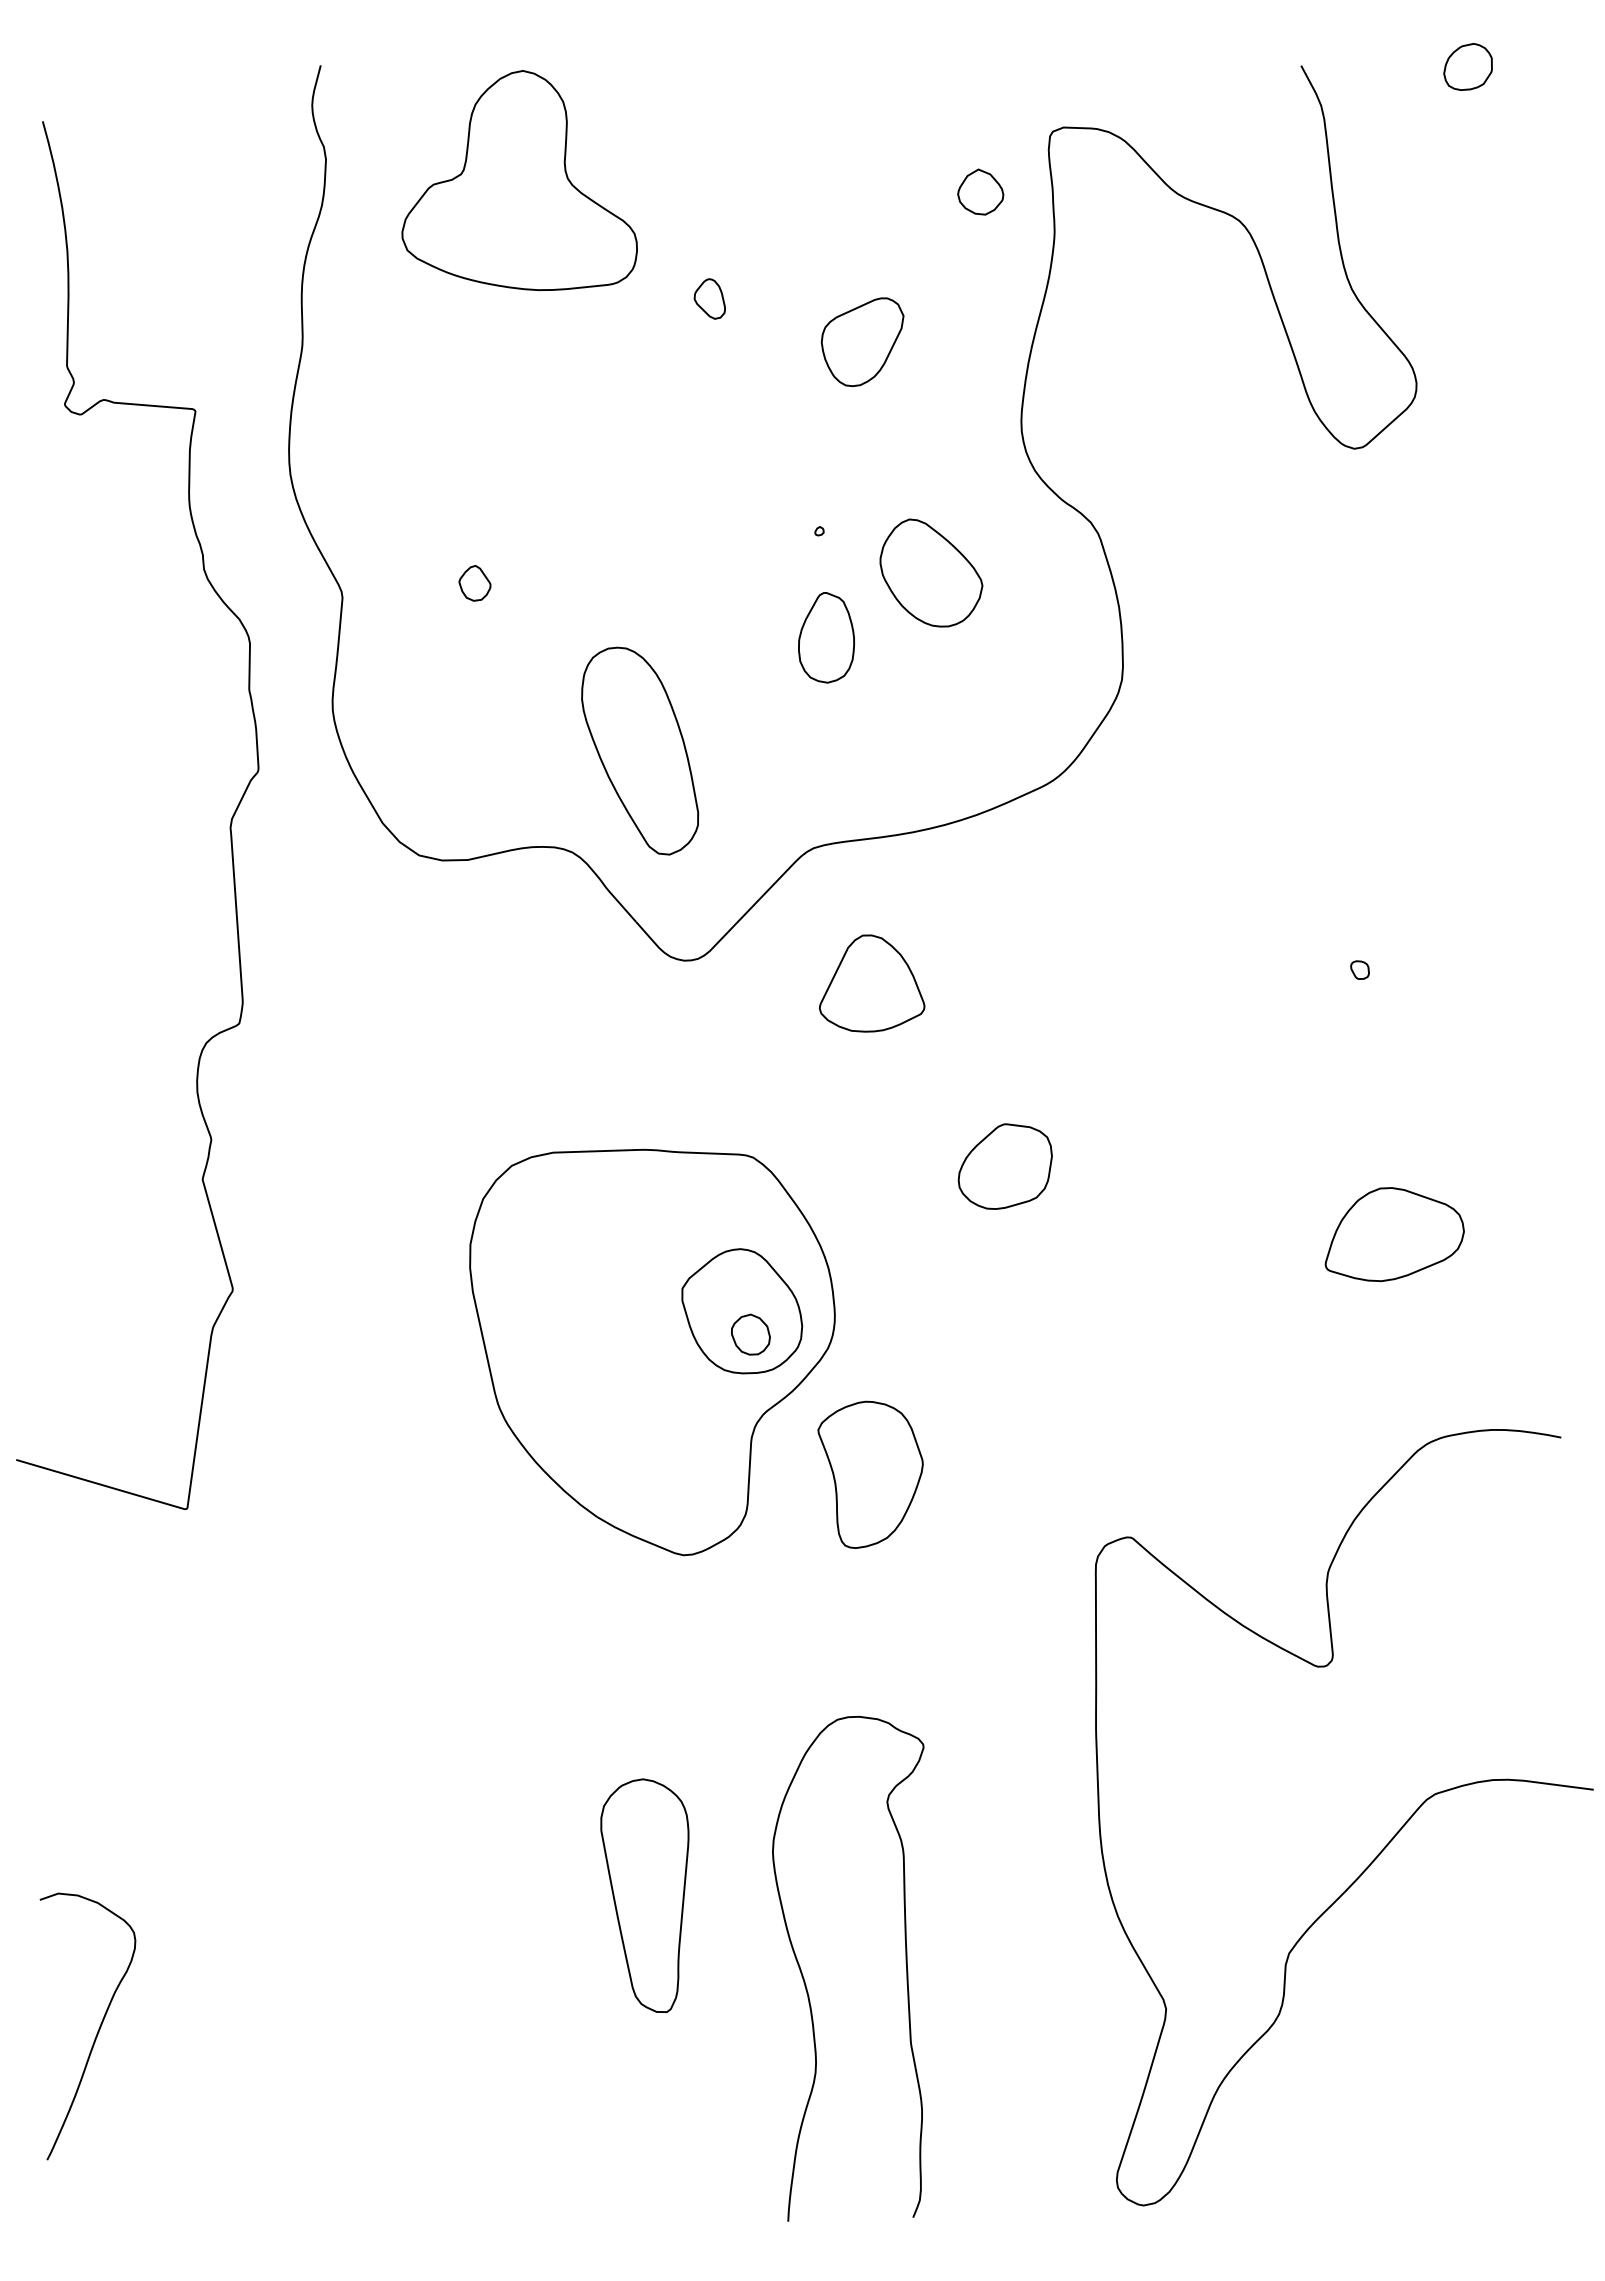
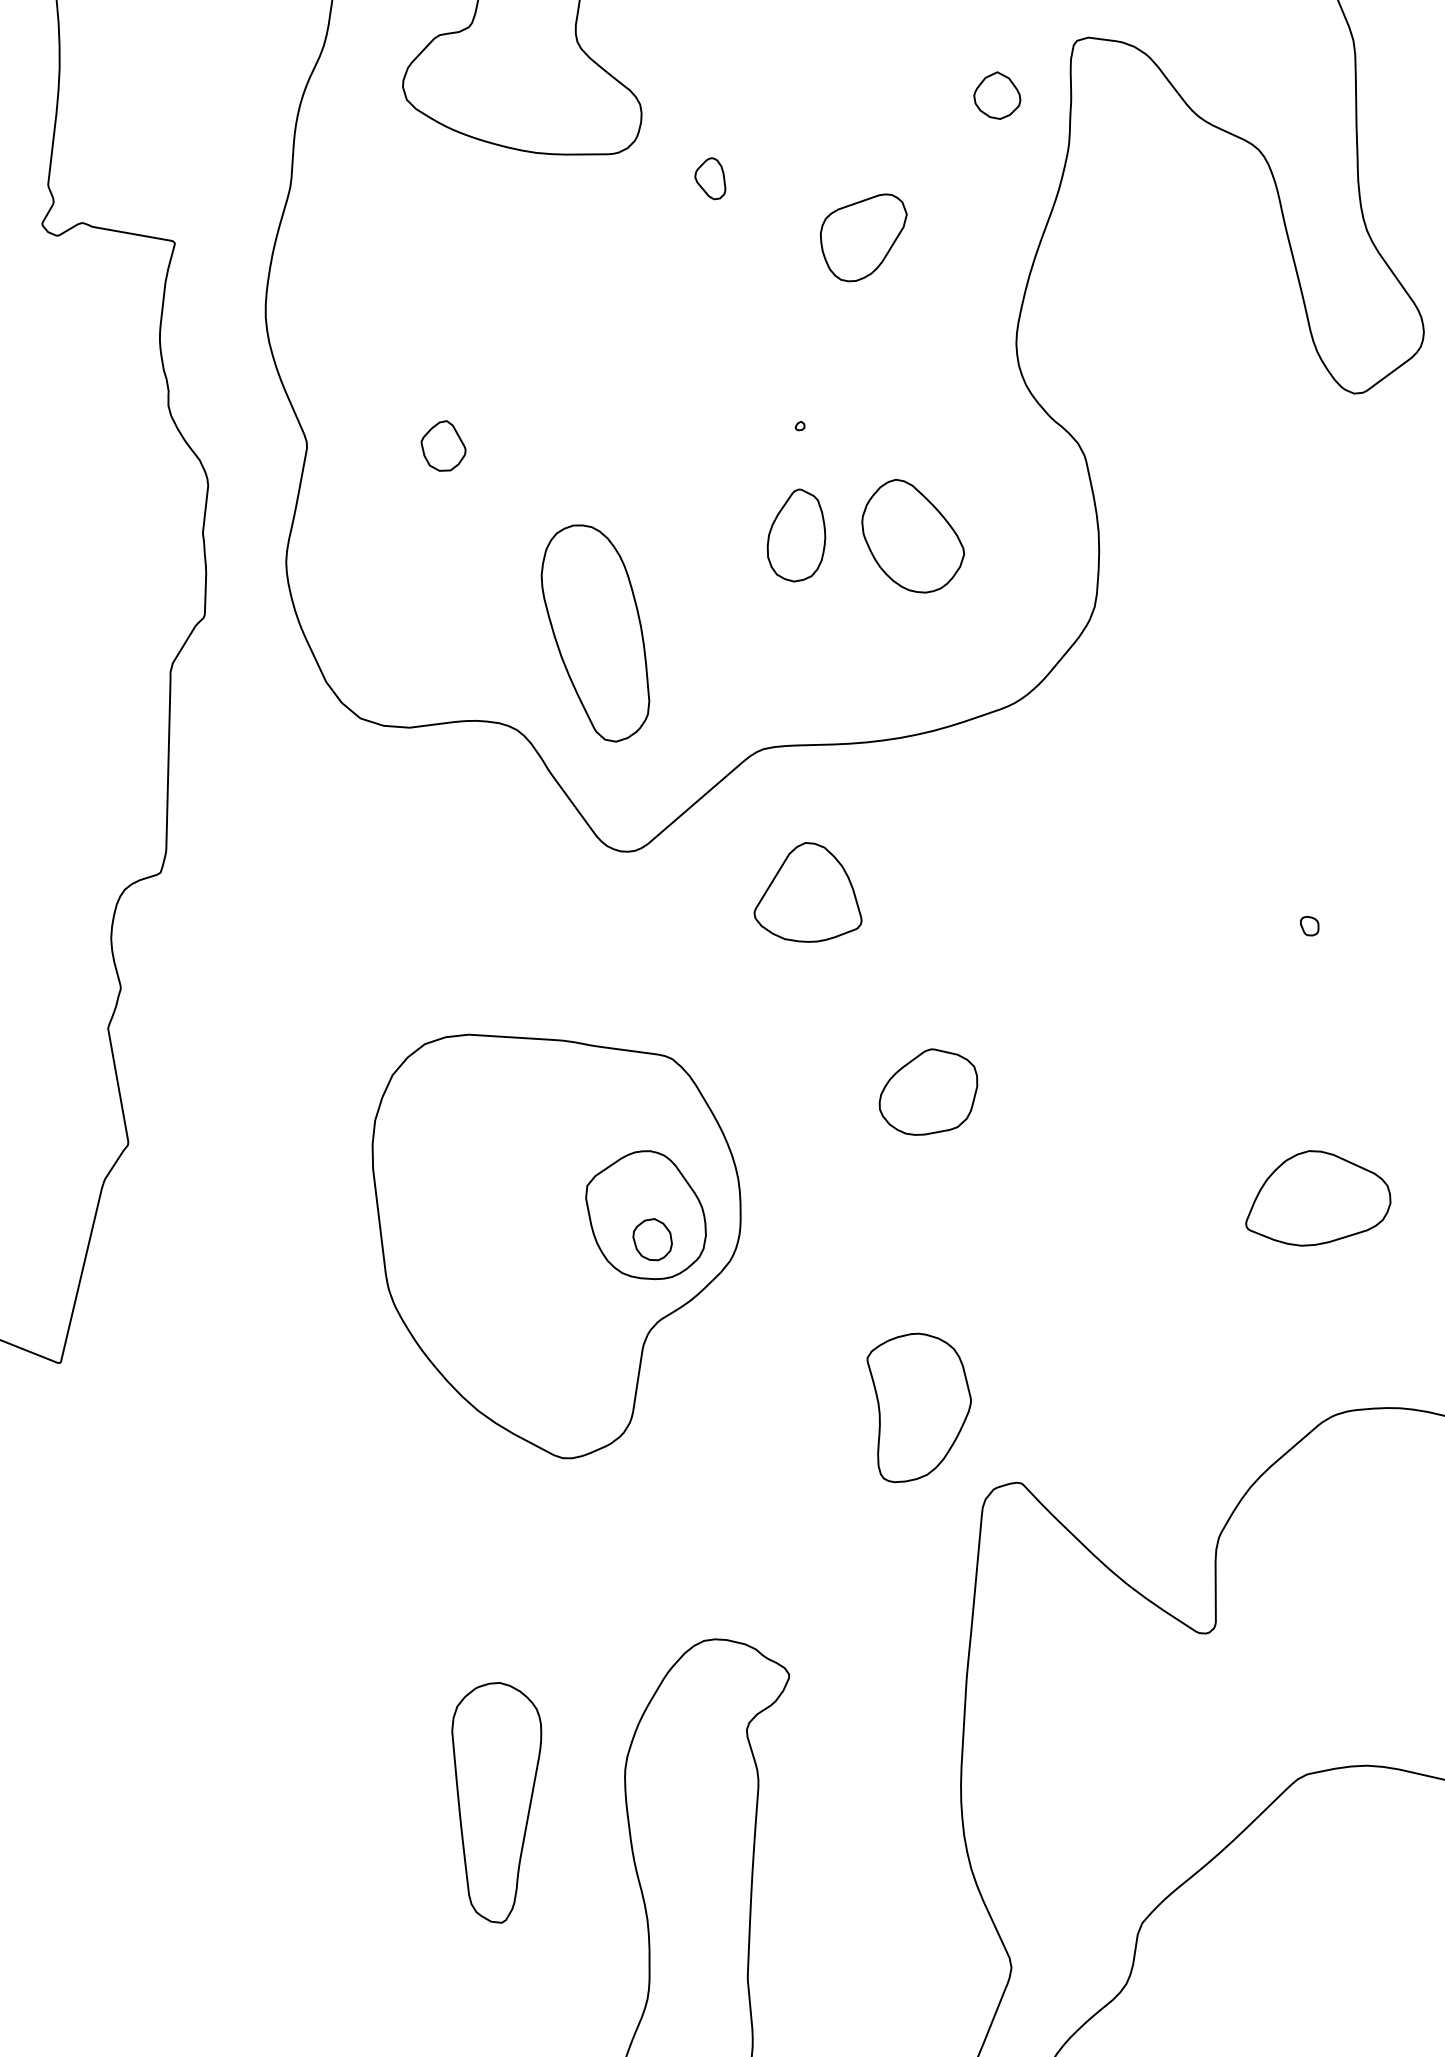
part: (931, 572) -> (913, 535), moved
part: (474, 583) -> (443, 446), size x1.4
part: (870, 1474) -> (916, 1408), moved

